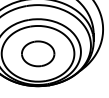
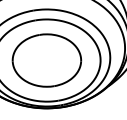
part: (38, 53) -> (47, 60), size x1.43

